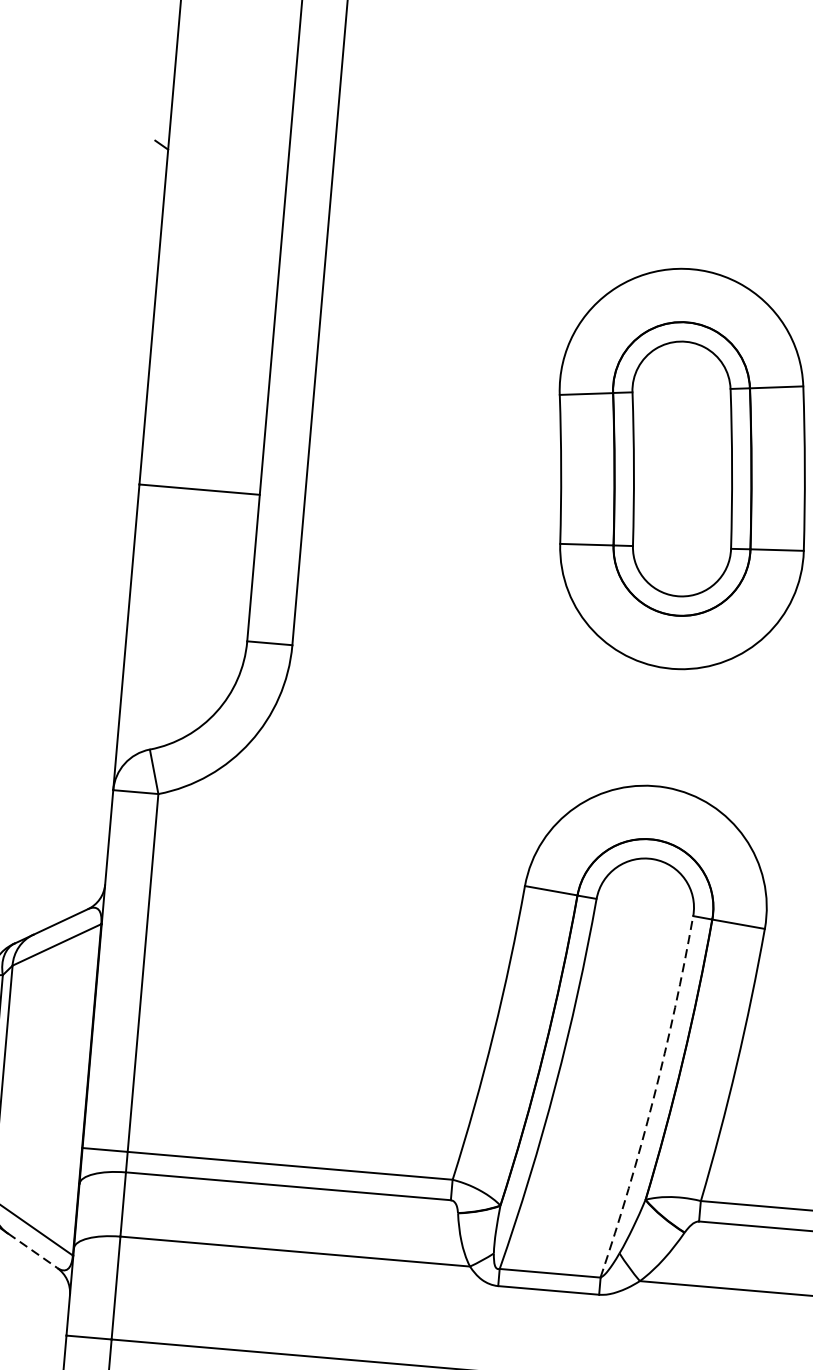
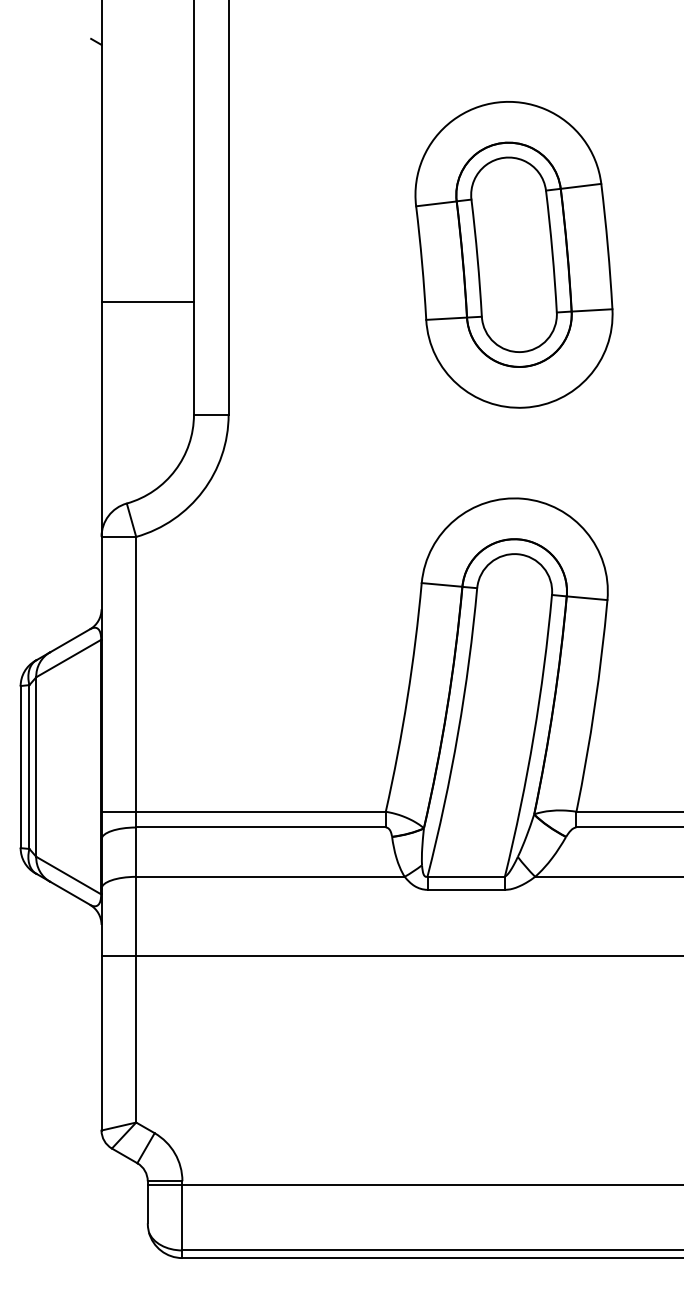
arc: (653, 1098) -> (533, 736), dashed -> solid
line: (33, 1250) -> (70, 893), dashed -> solid

